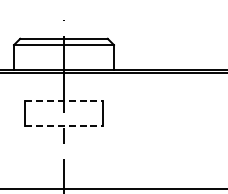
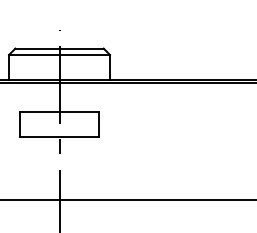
line: (64, 101) -> (60, 111), dashed -> solid
line: (64, 126) -> (60, 137), dashed -> solid

